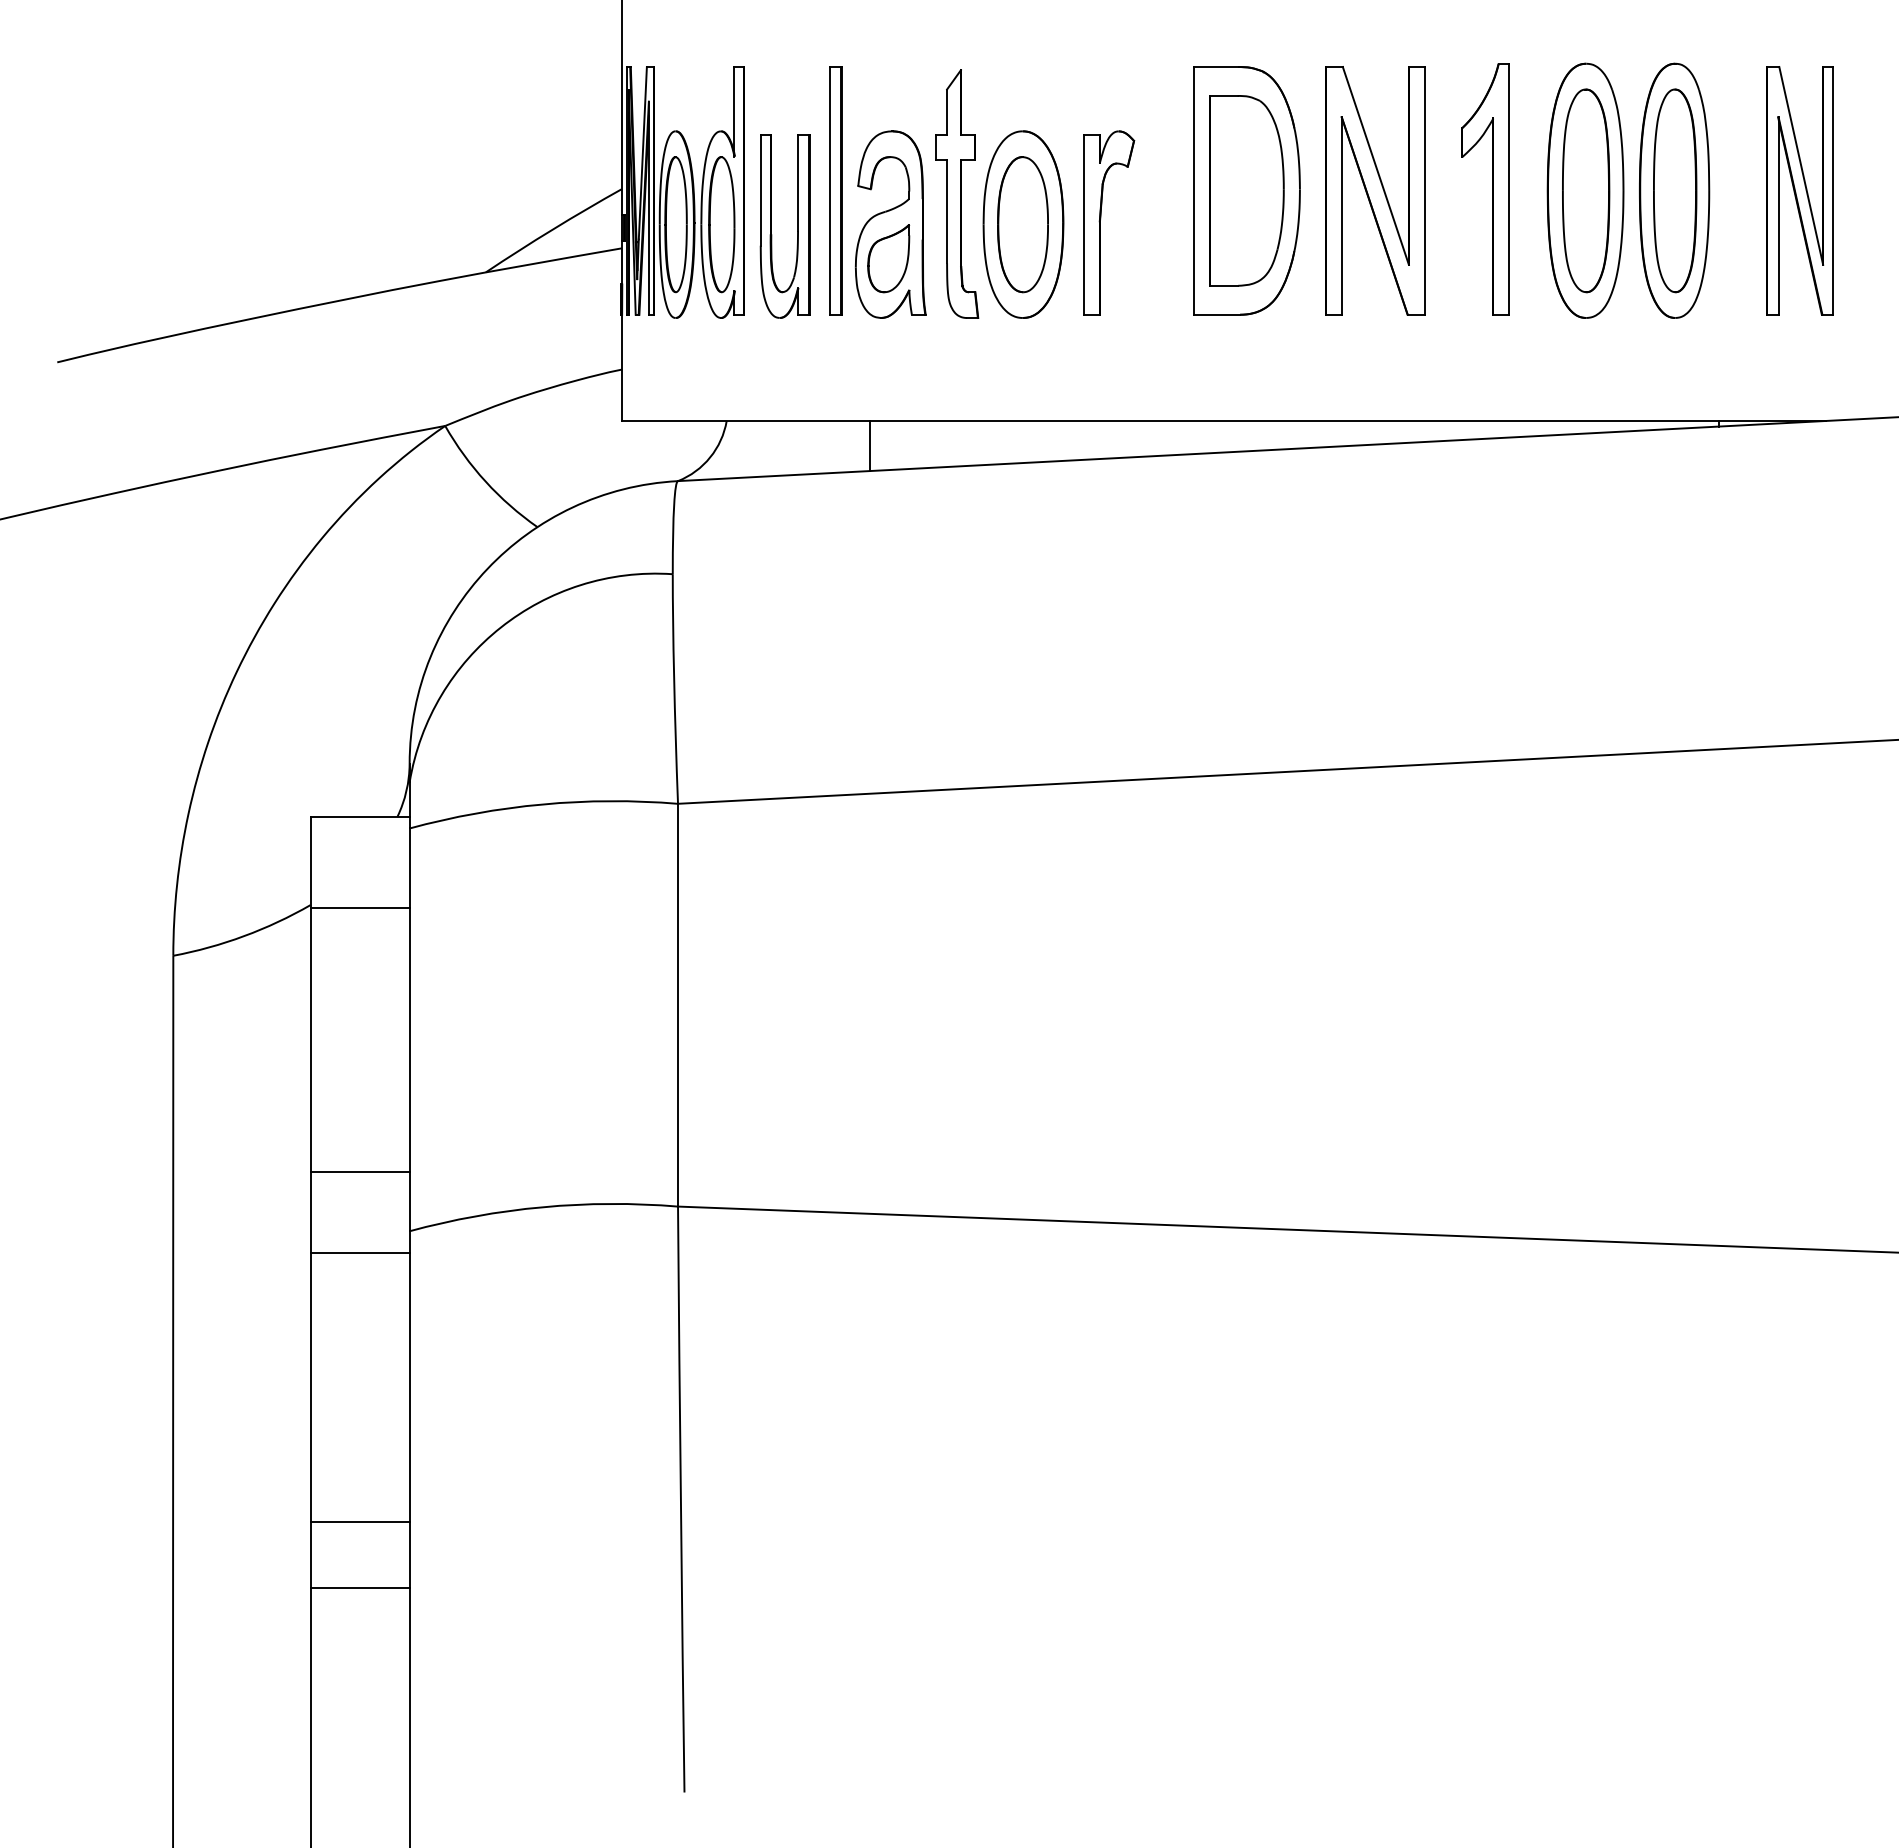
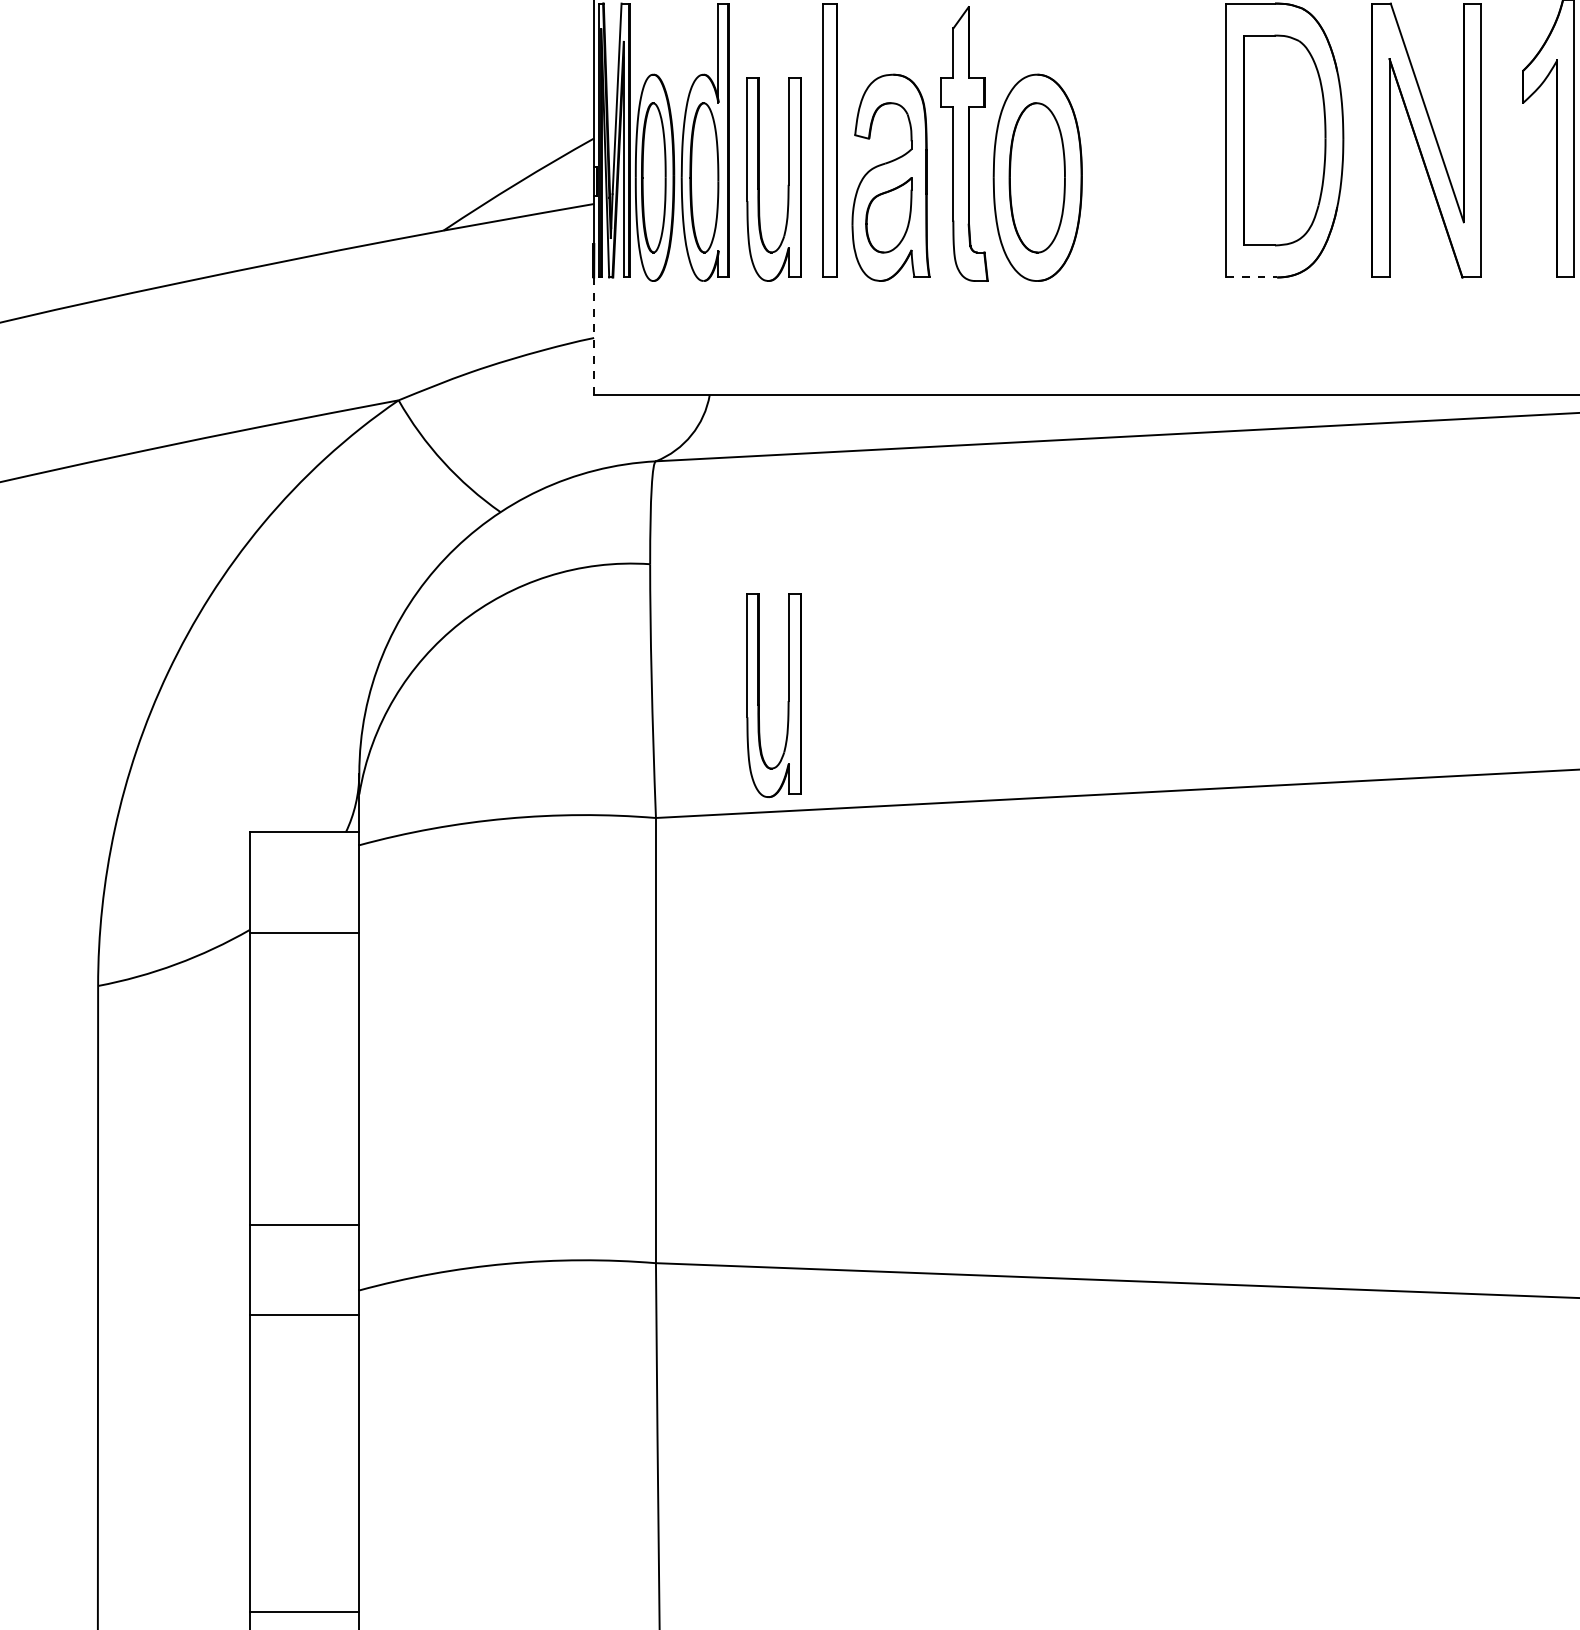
part: (1101, 218) -> (1124, 171), removed
line: (1217, 314) -> (1252, 277), solid -> dashed
line: (622, 368) -> (594, 336), solid -> dashed
line: (869, 446) -> (867, 423), removed
part: (771, 693) -> (759, 696), added

